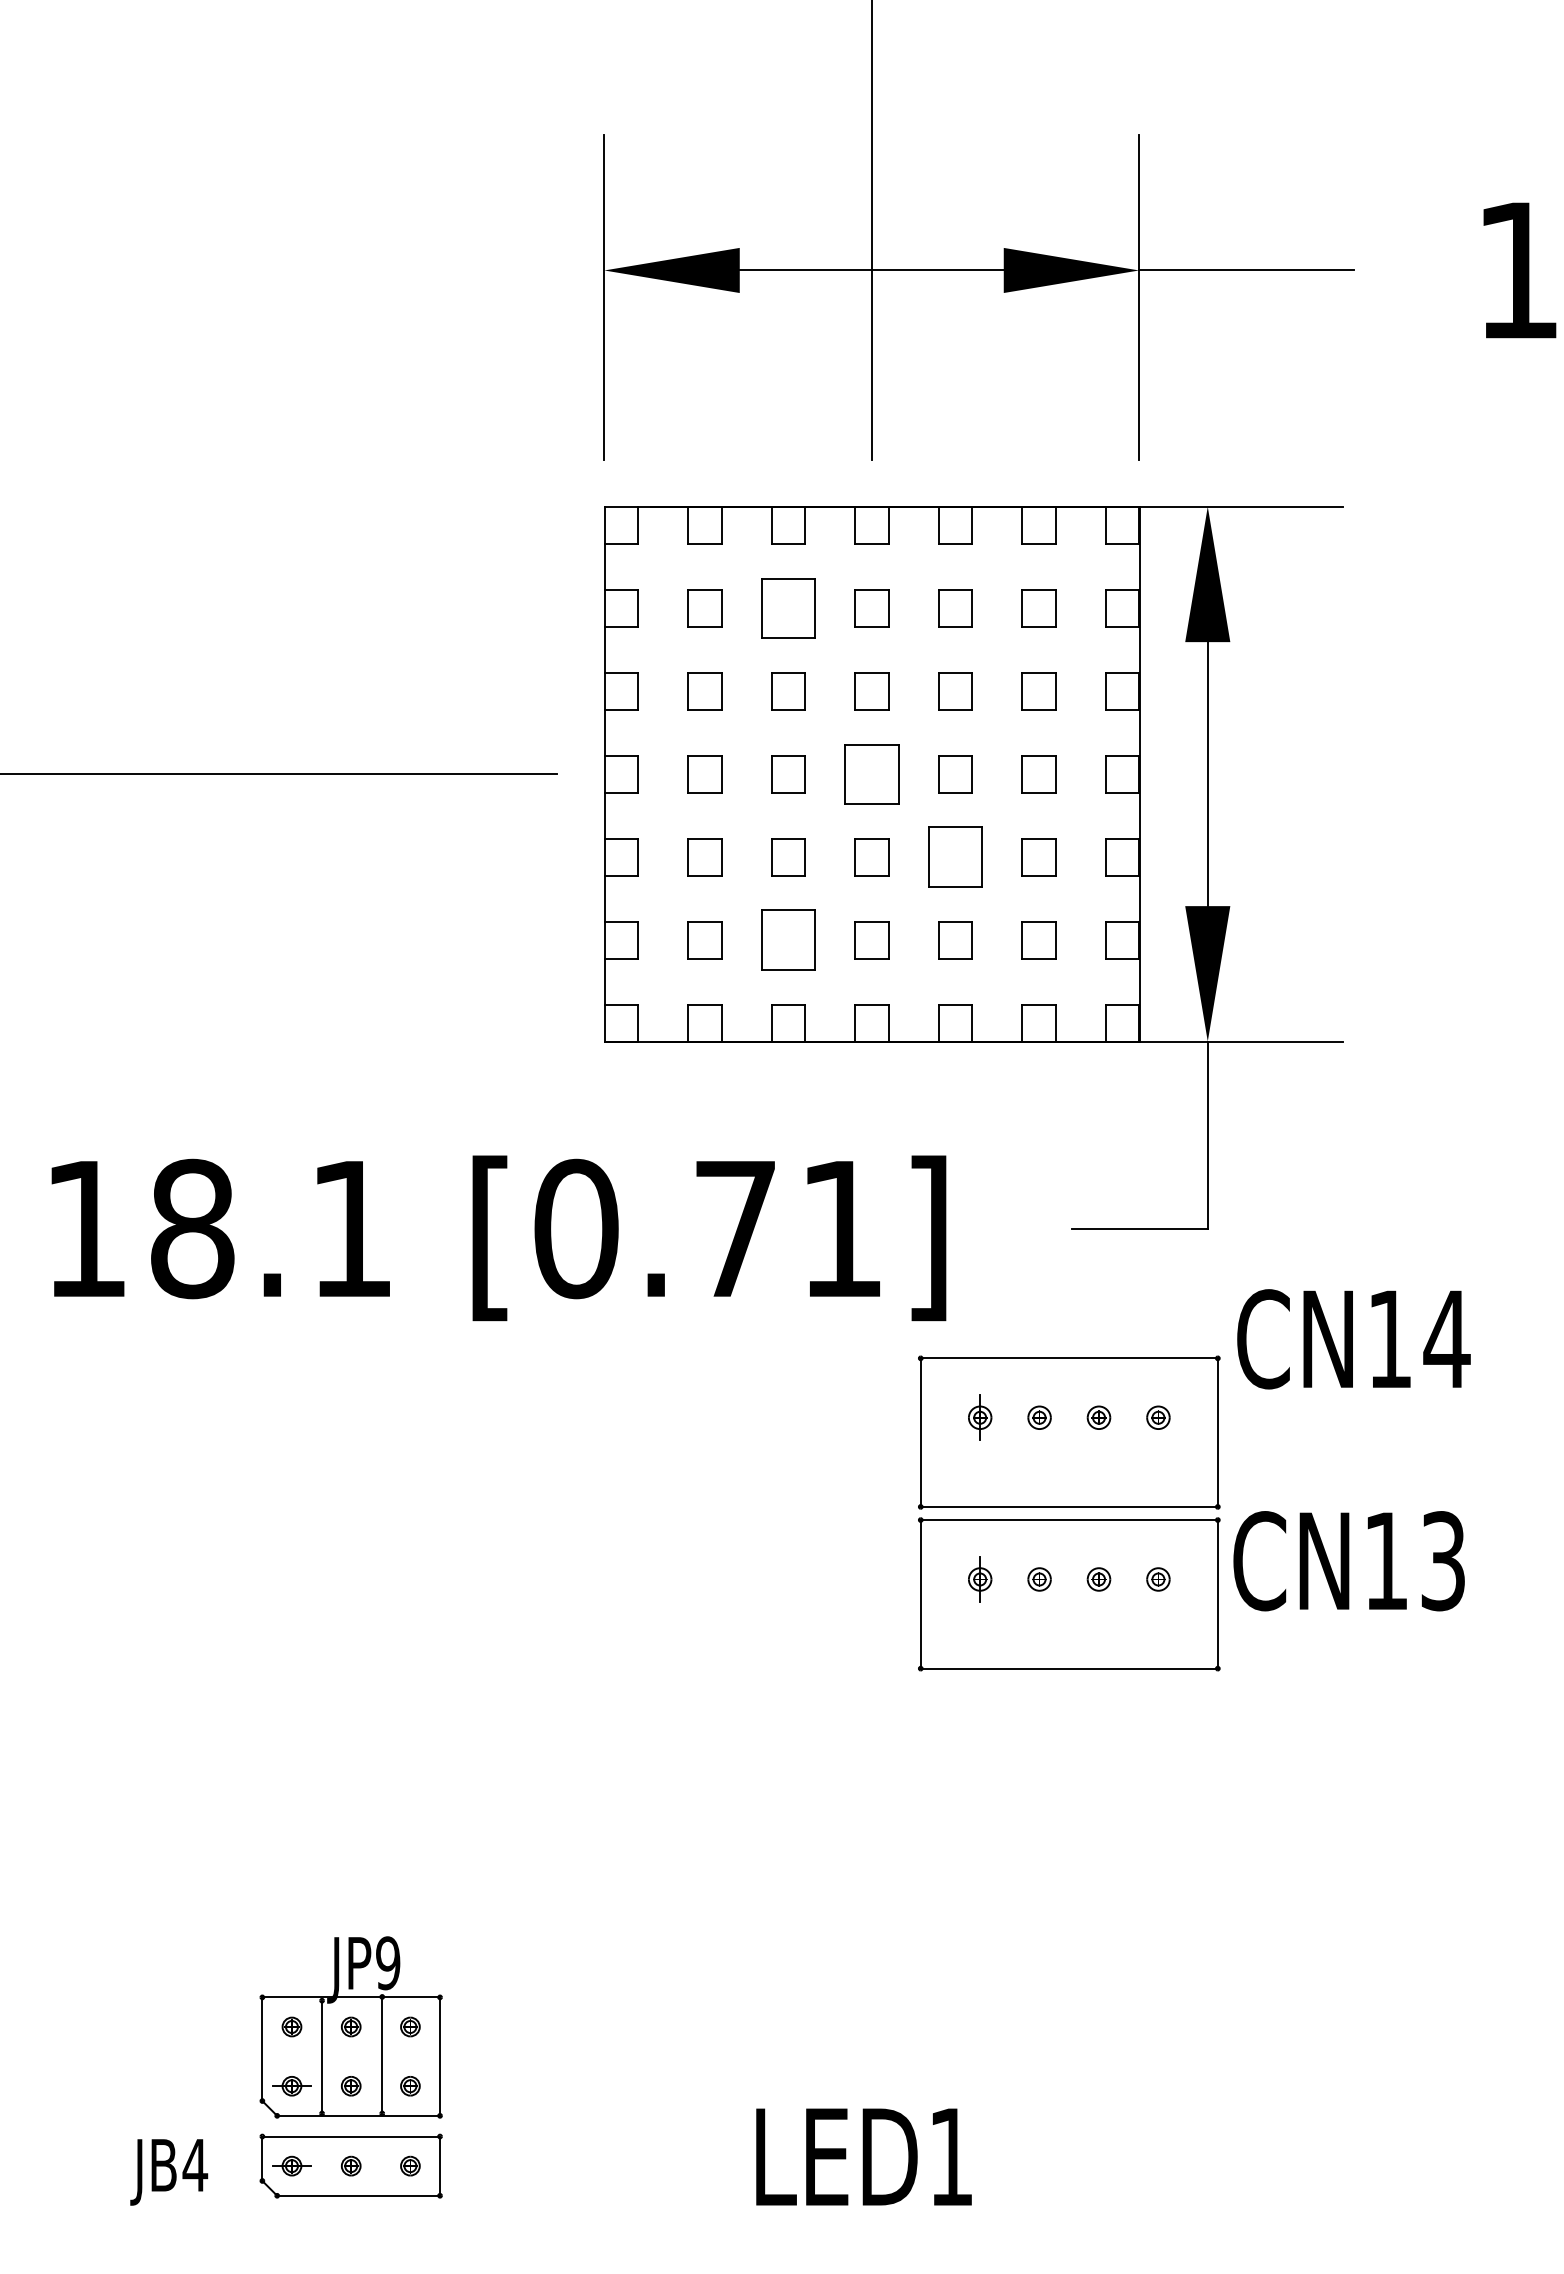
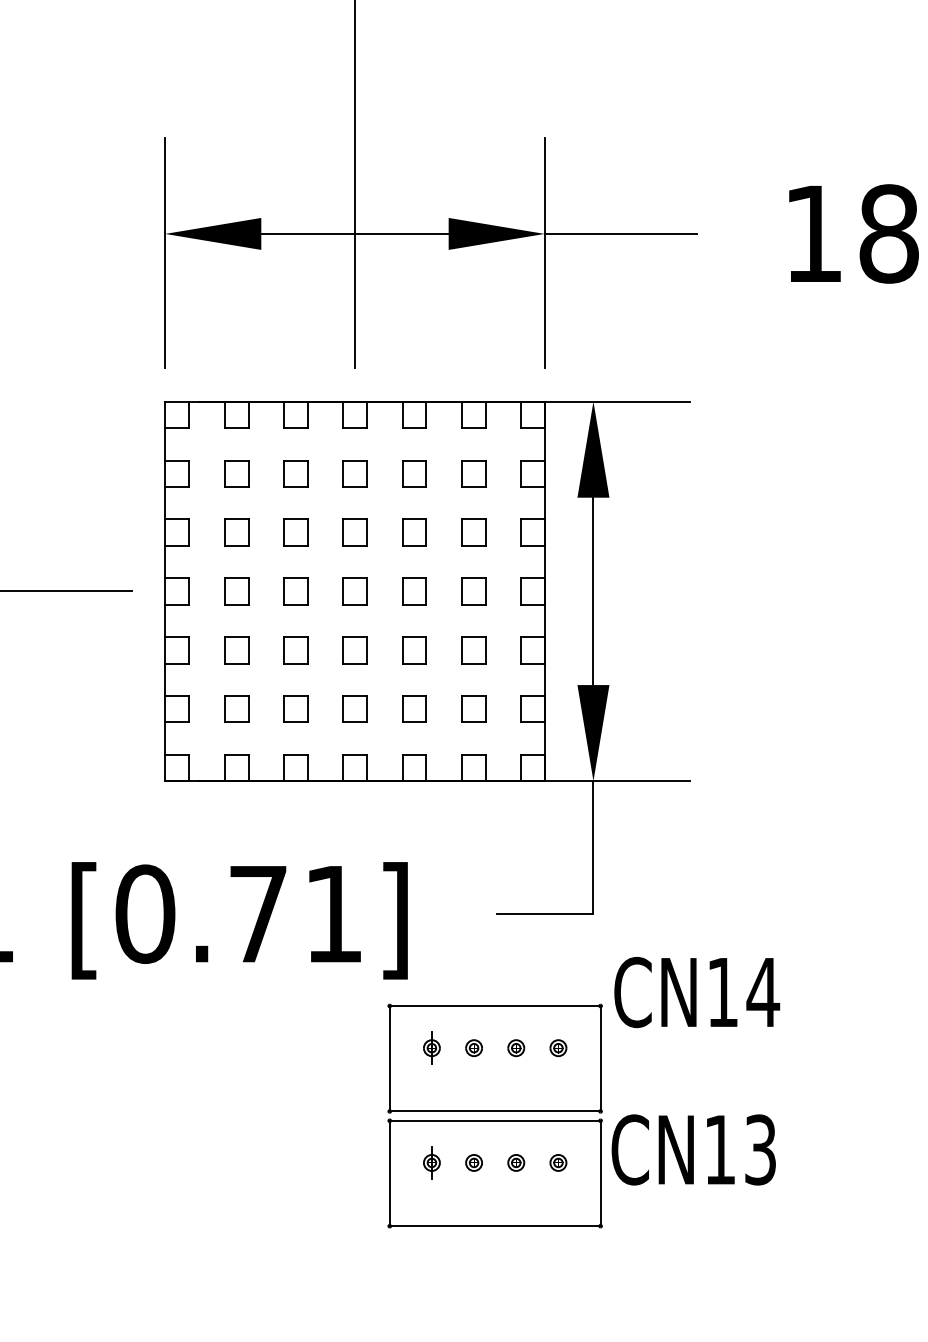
part: (788, 608) -> (295, 473), size x0.62
part: (871, 774) -> (354, 591), size x0.62
part: (955, 857) -> (414, 650), size x0.62
part: (788, 940) -> (295, 709), size x0.62

